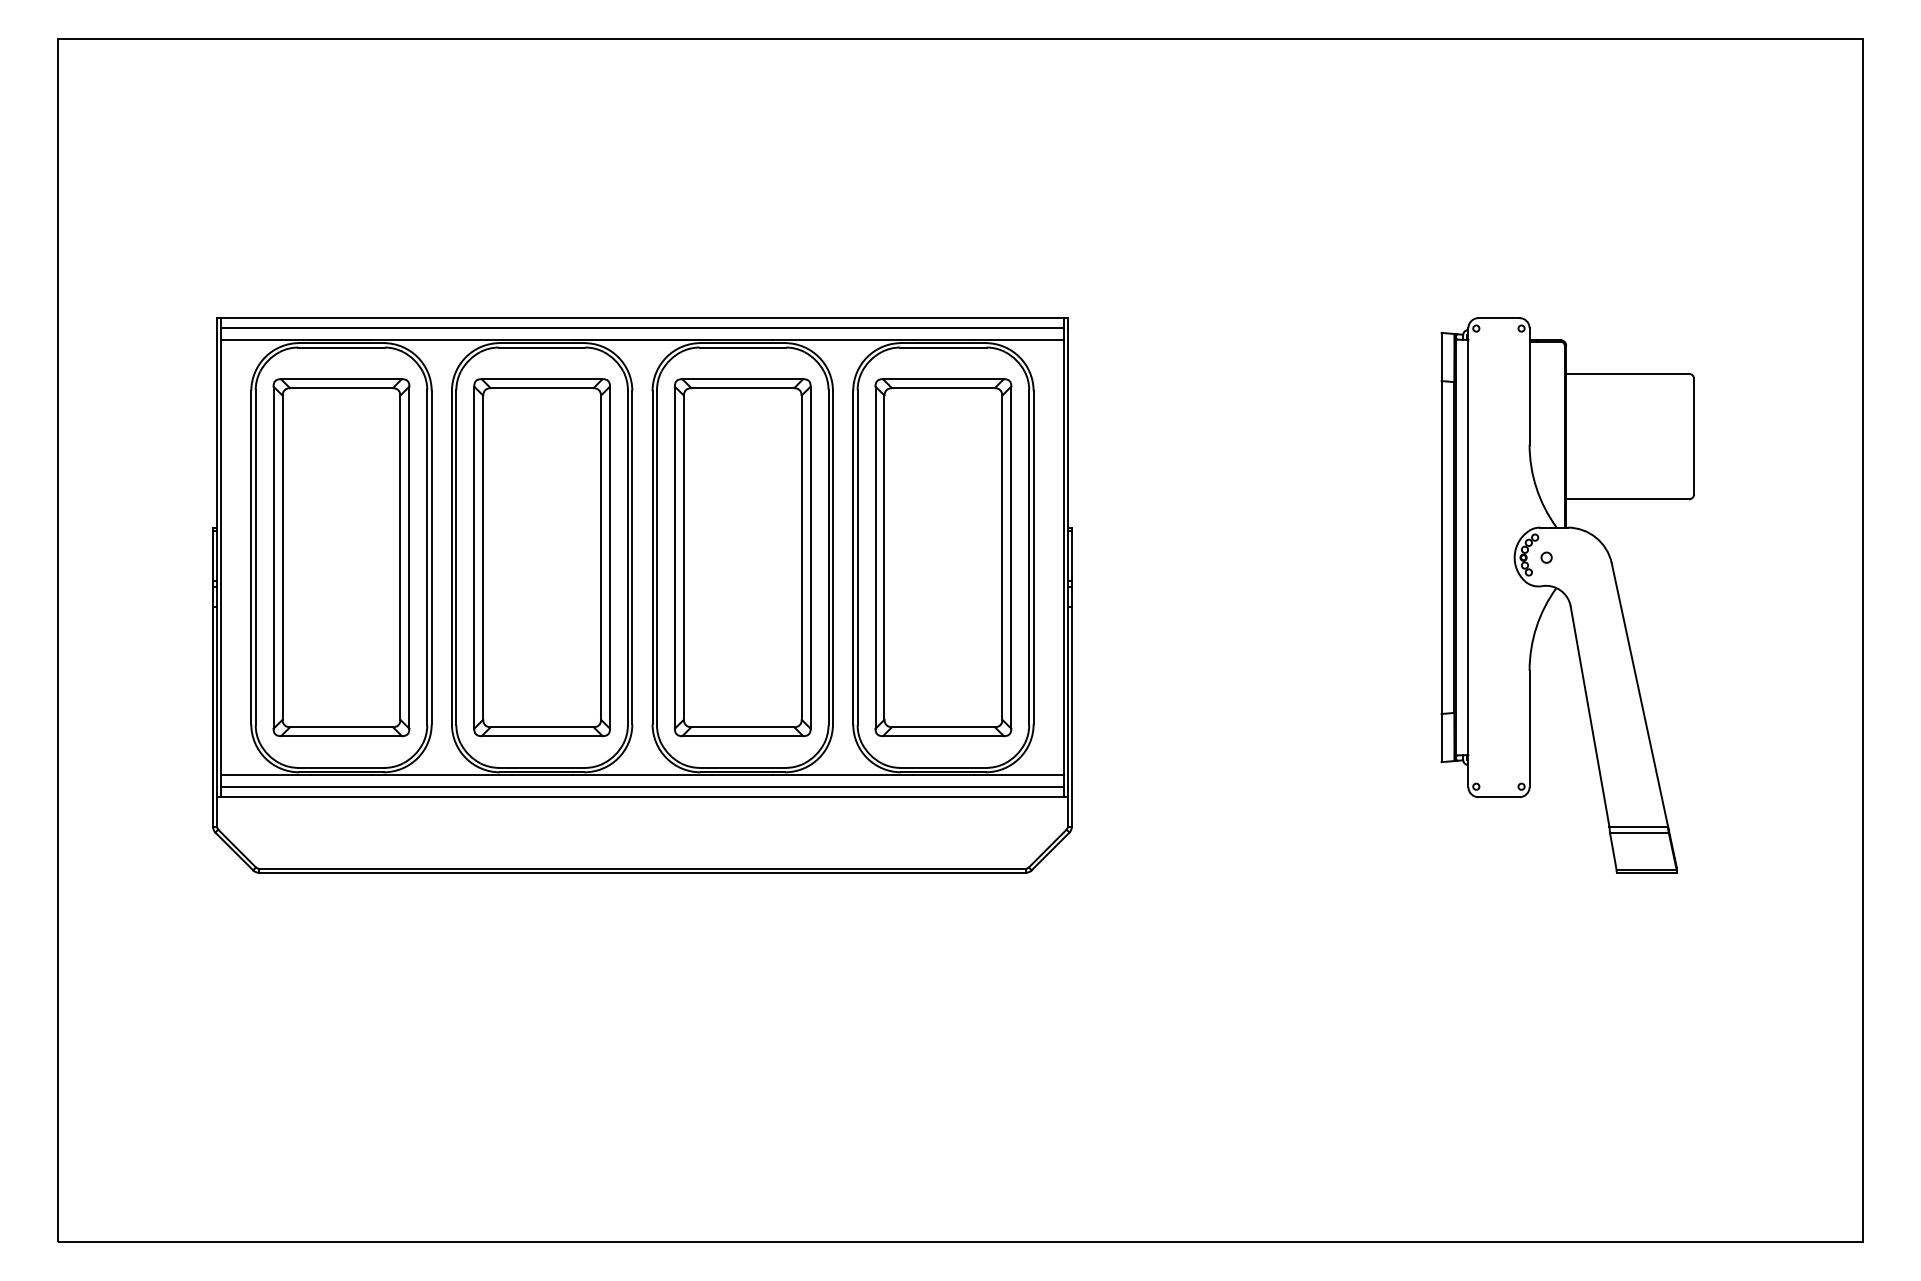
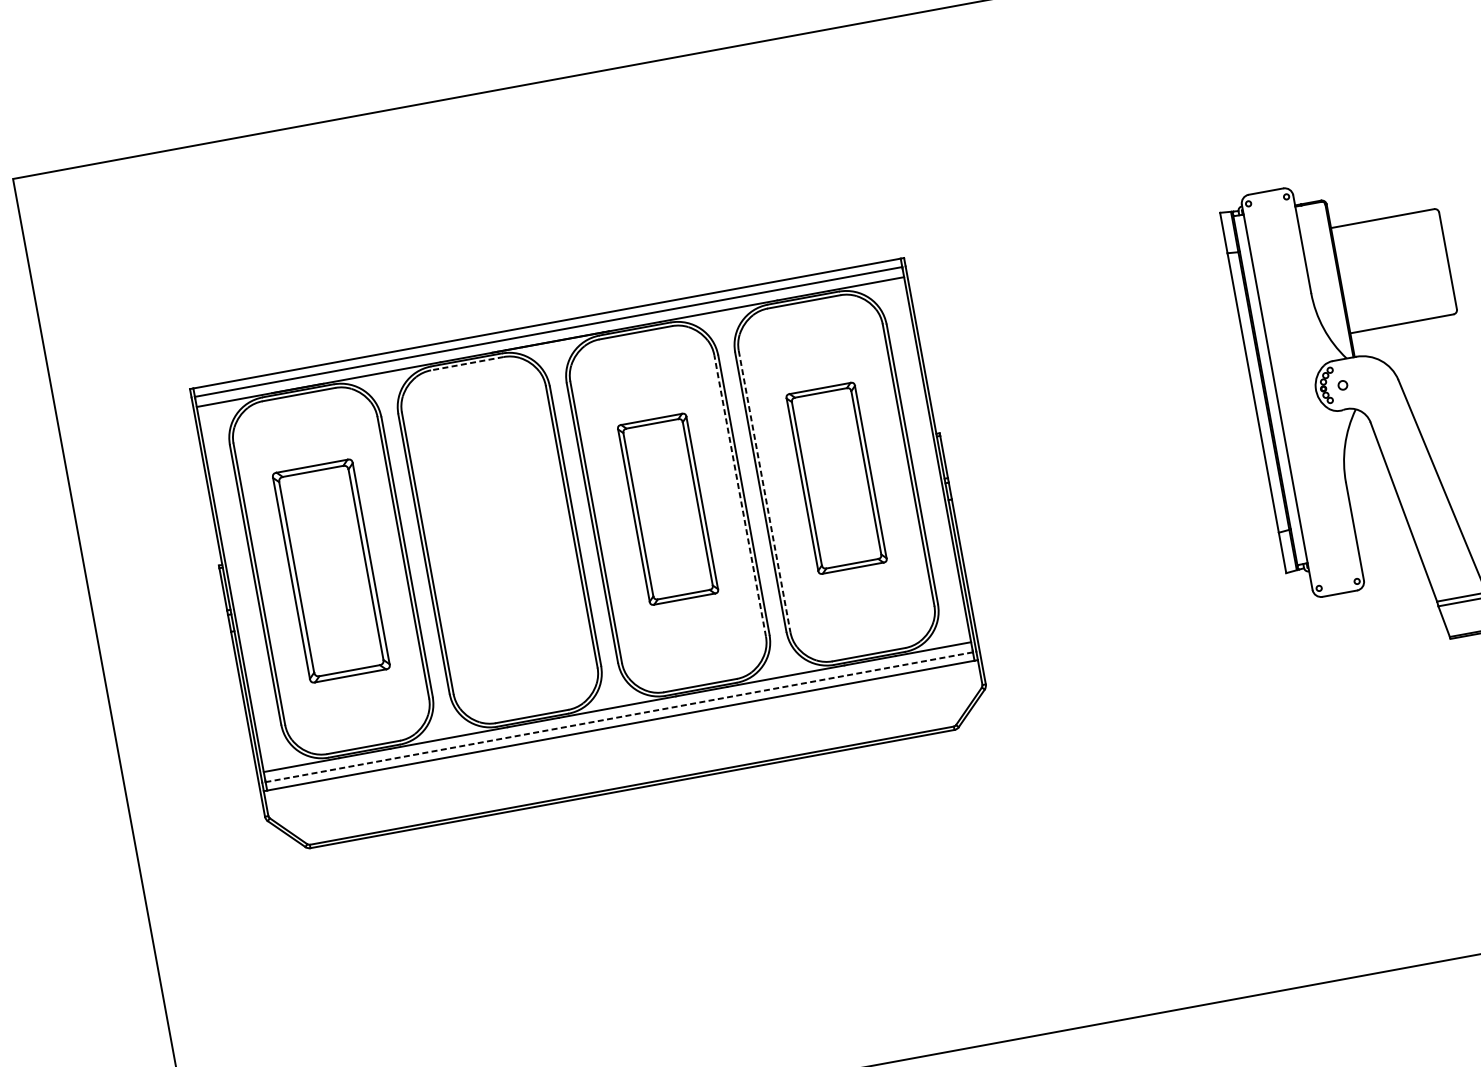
line: (541, 347) -> (466, 363), solid -> dashed
part: (341, 557) -> (331, 570), size x0.7
part: (541, 557) -> (499, 540), removed
part: (742, 557) -> (667, 509), size x0.6
line: (828, 557) -> (740, 495), solid -> dashed
line: (857, 557) -> (764, 491), solid -> dashed
part: (943, 557) -> (836, 478), size x0.6
line: (641, 787) -> (618, 717), solid -> dashed

